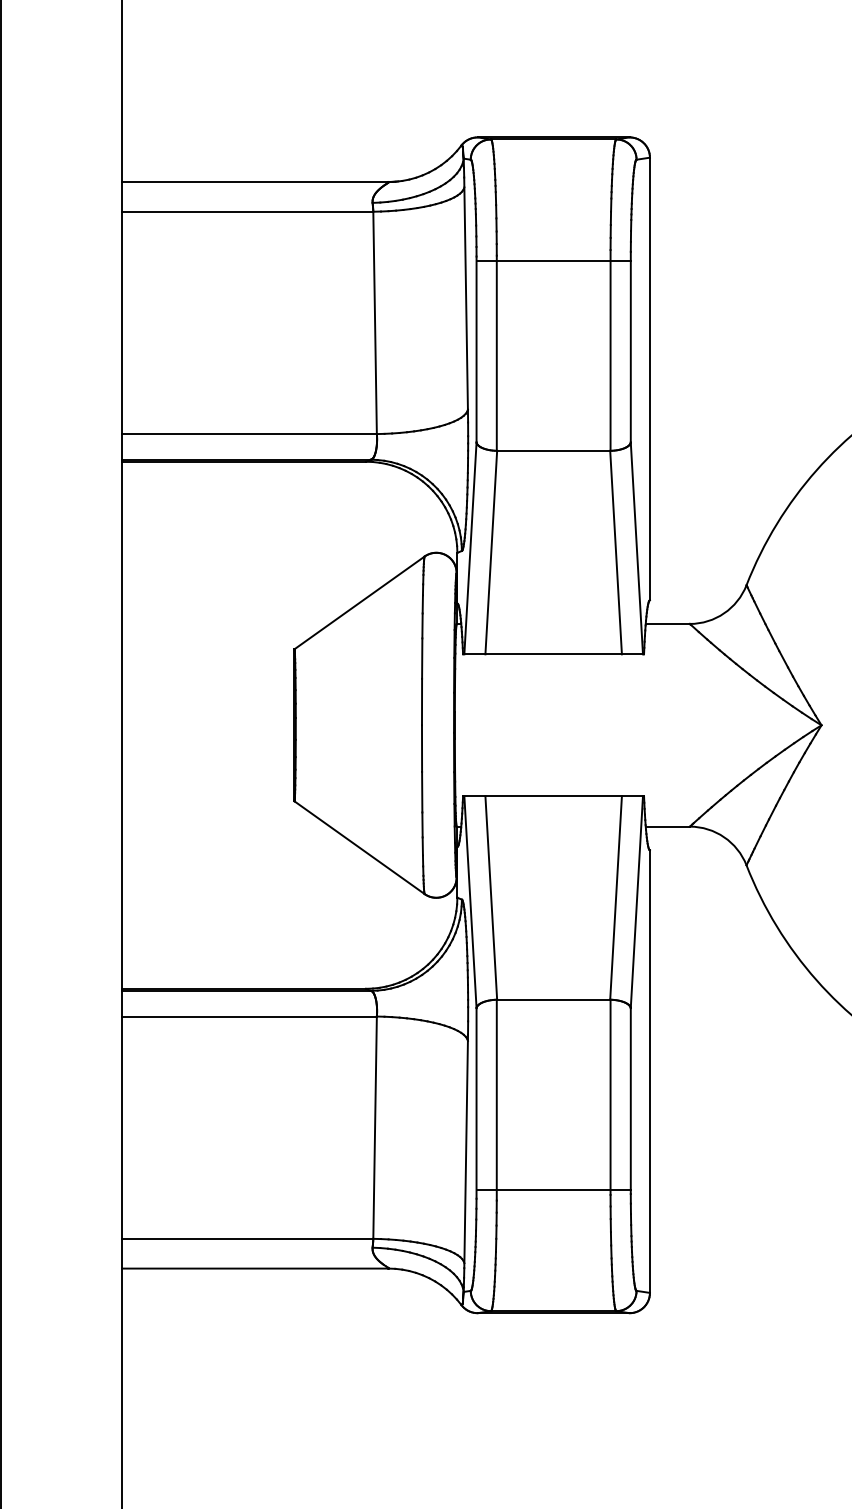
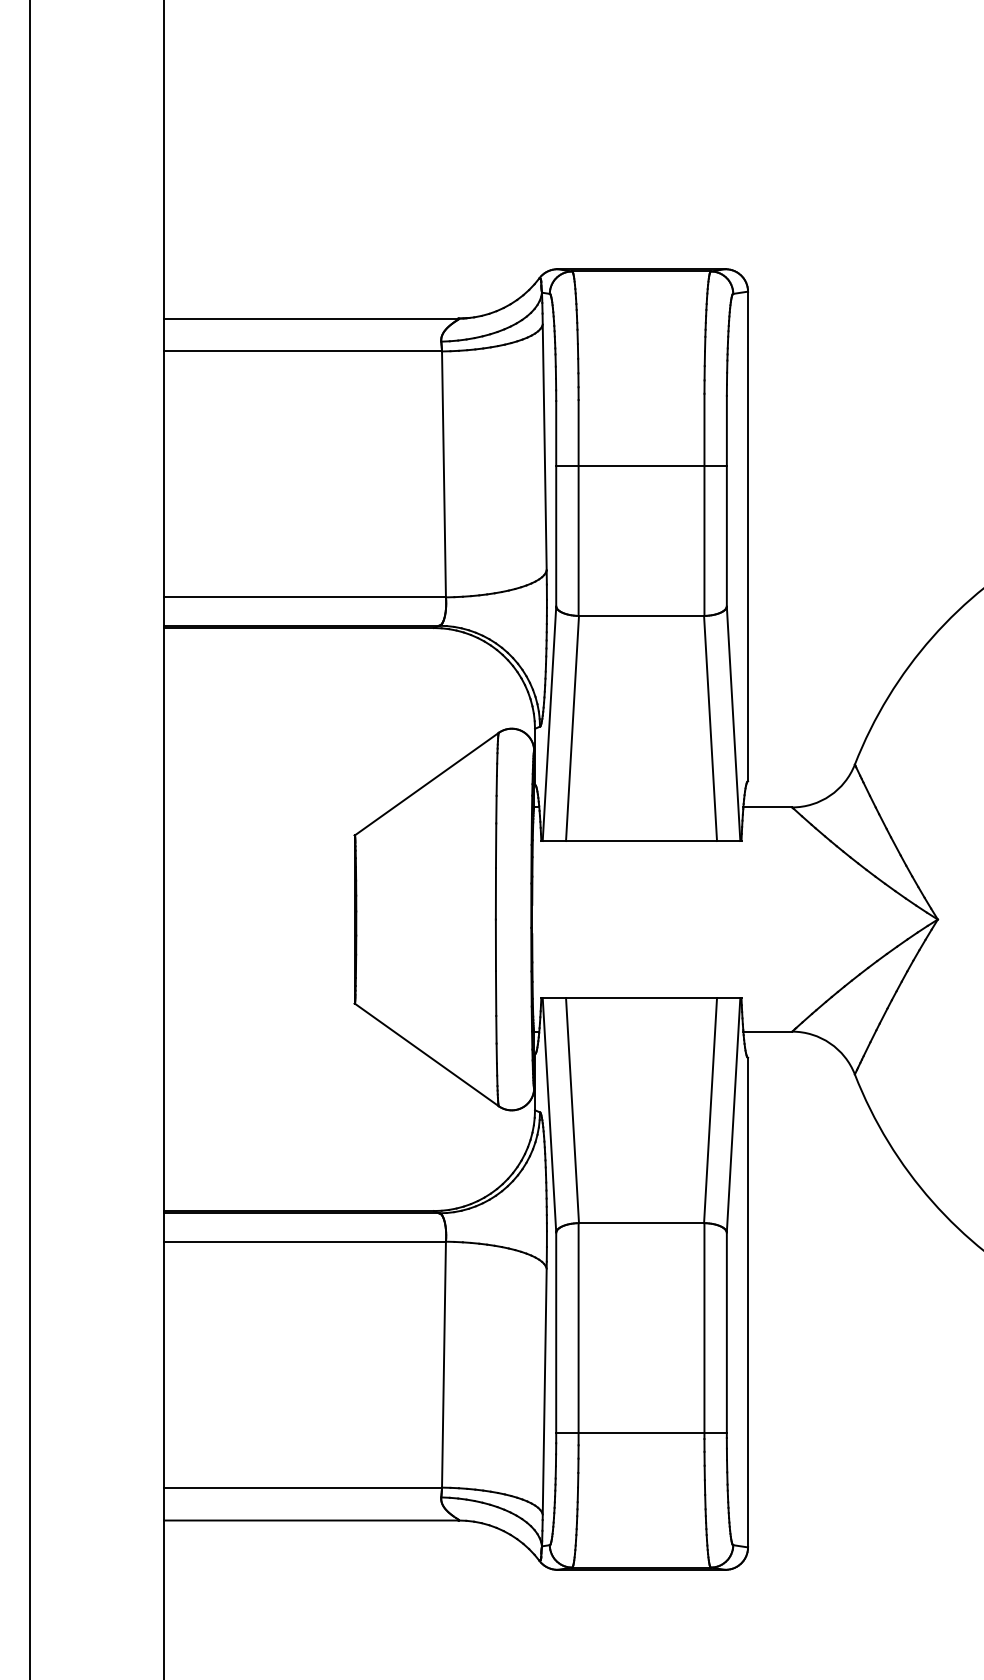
line: (553, 261) -> (641, 466), moved

